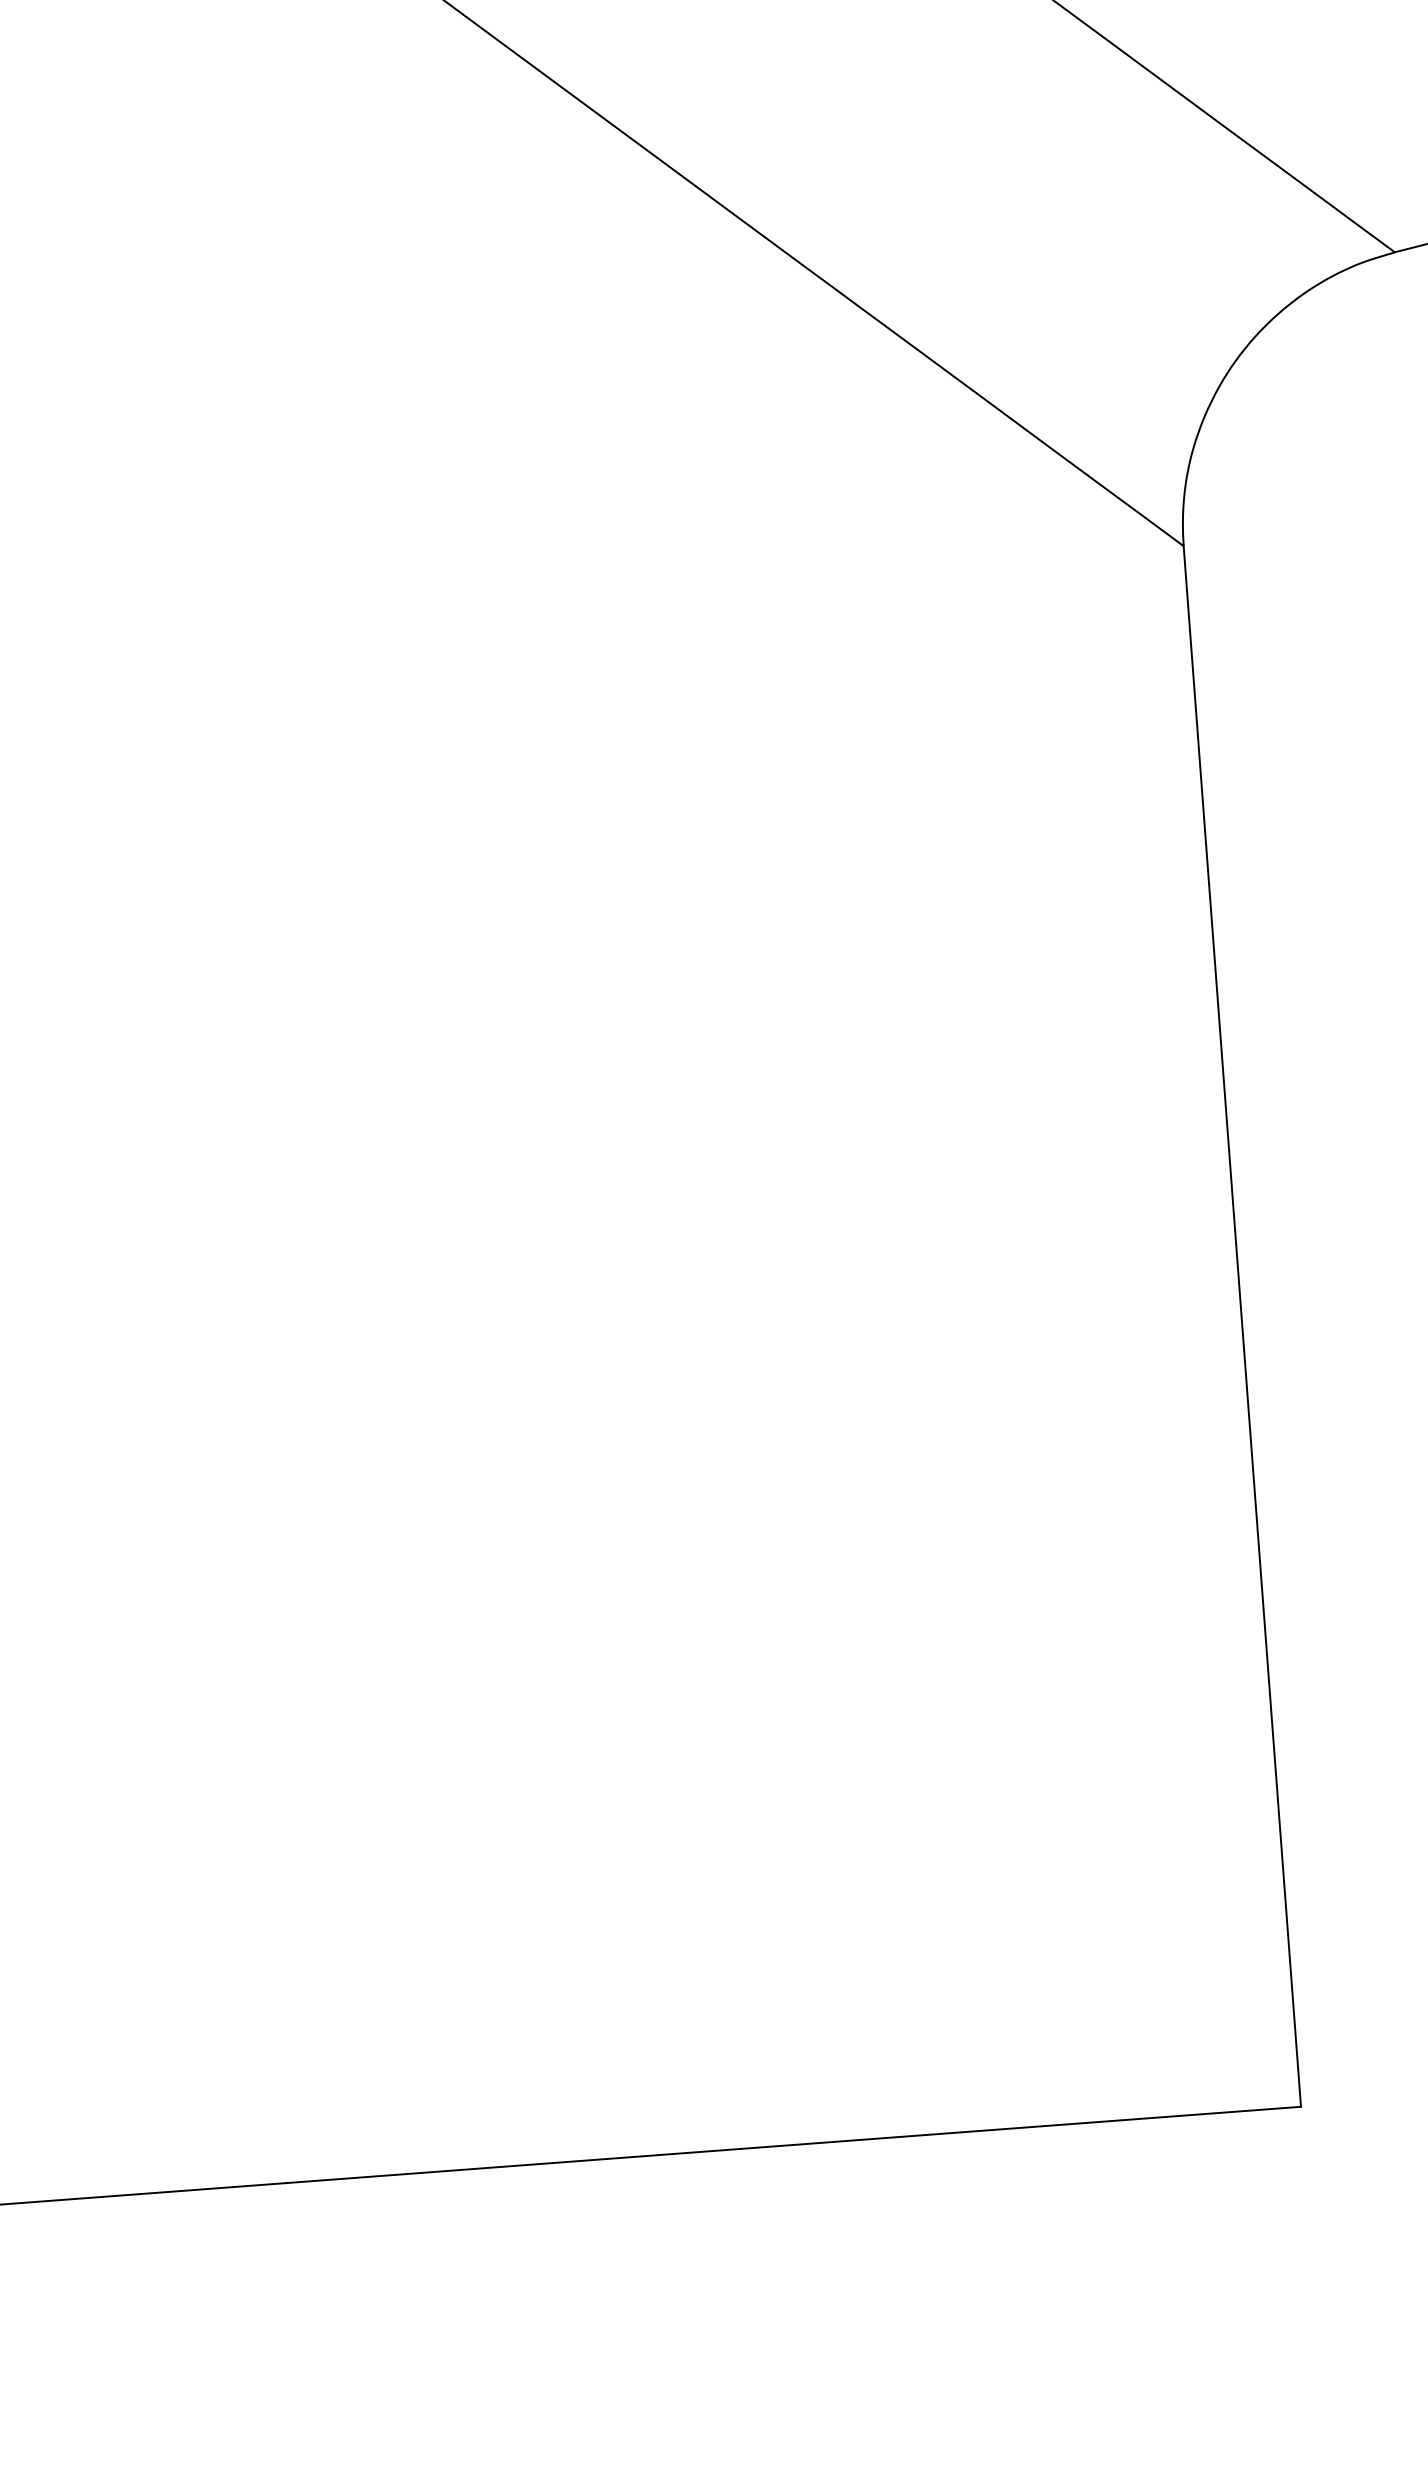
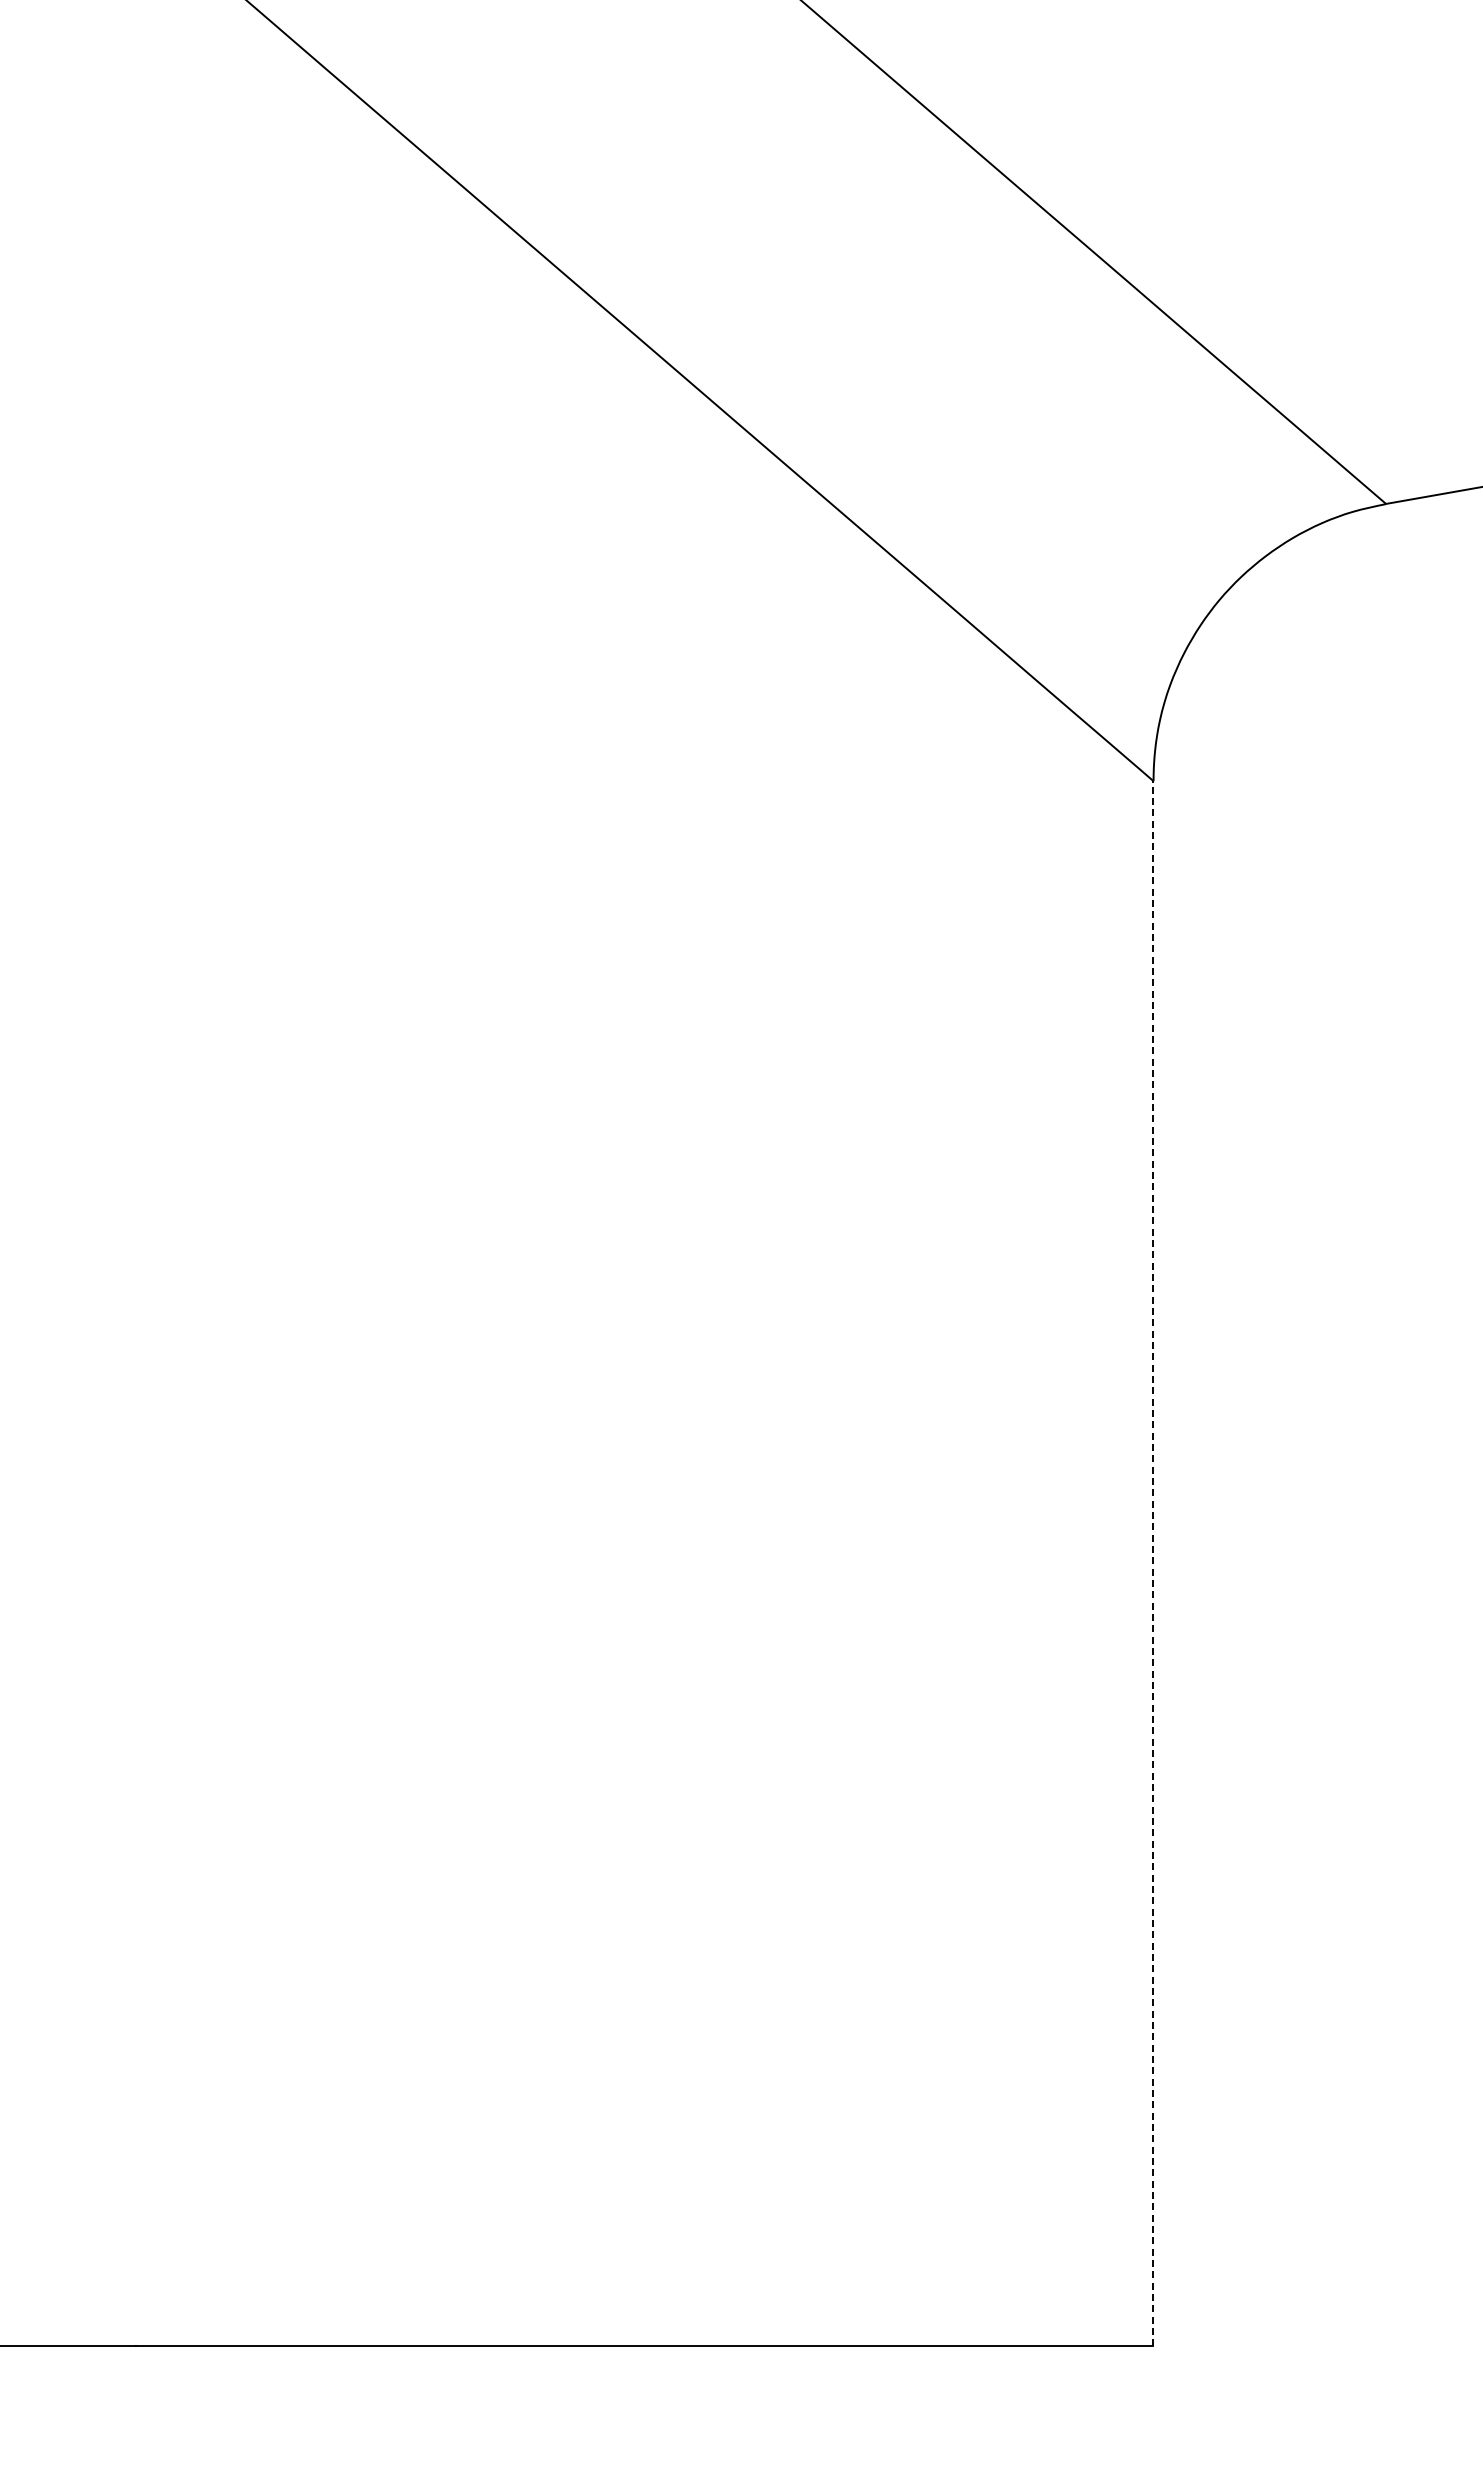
line: (1242, 1326) -> (1153, 1563), solid -> dashed

